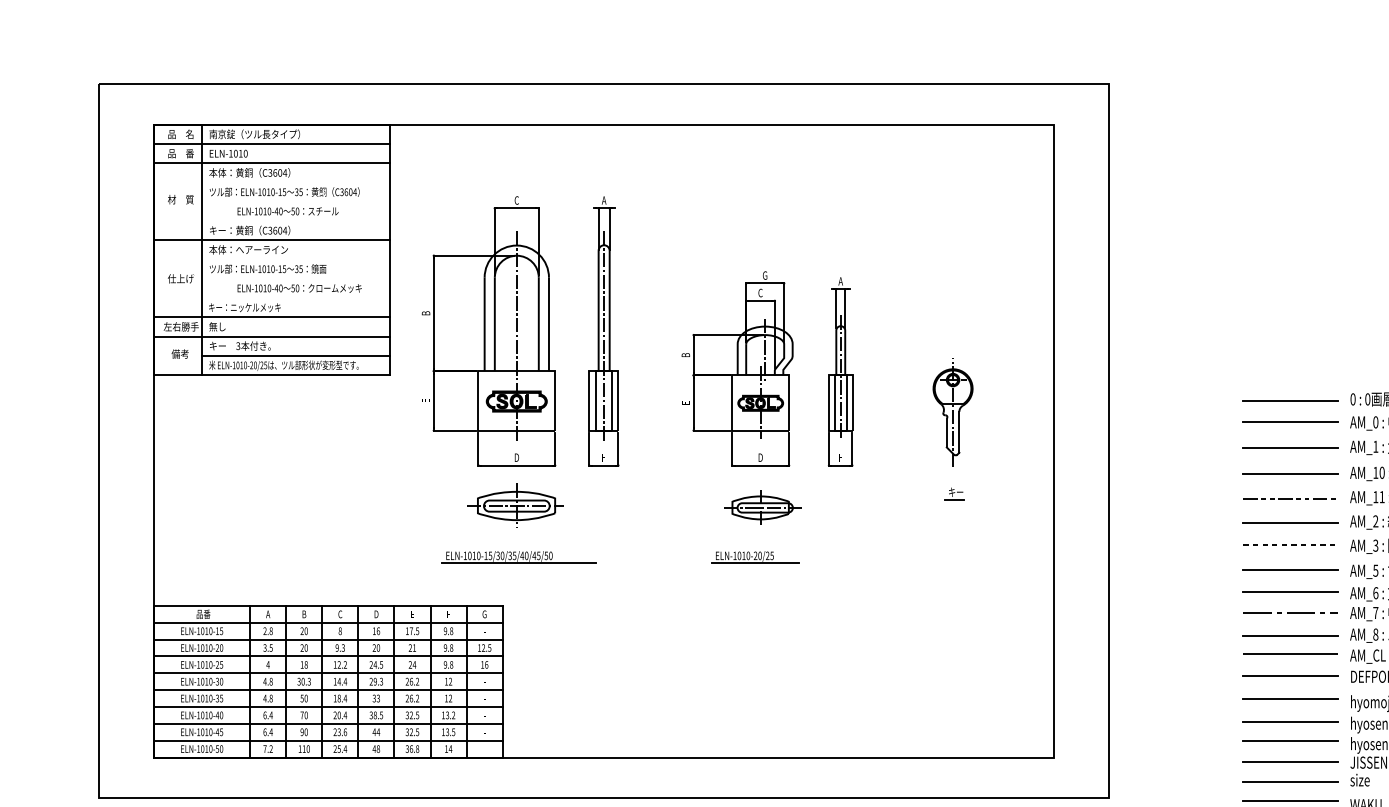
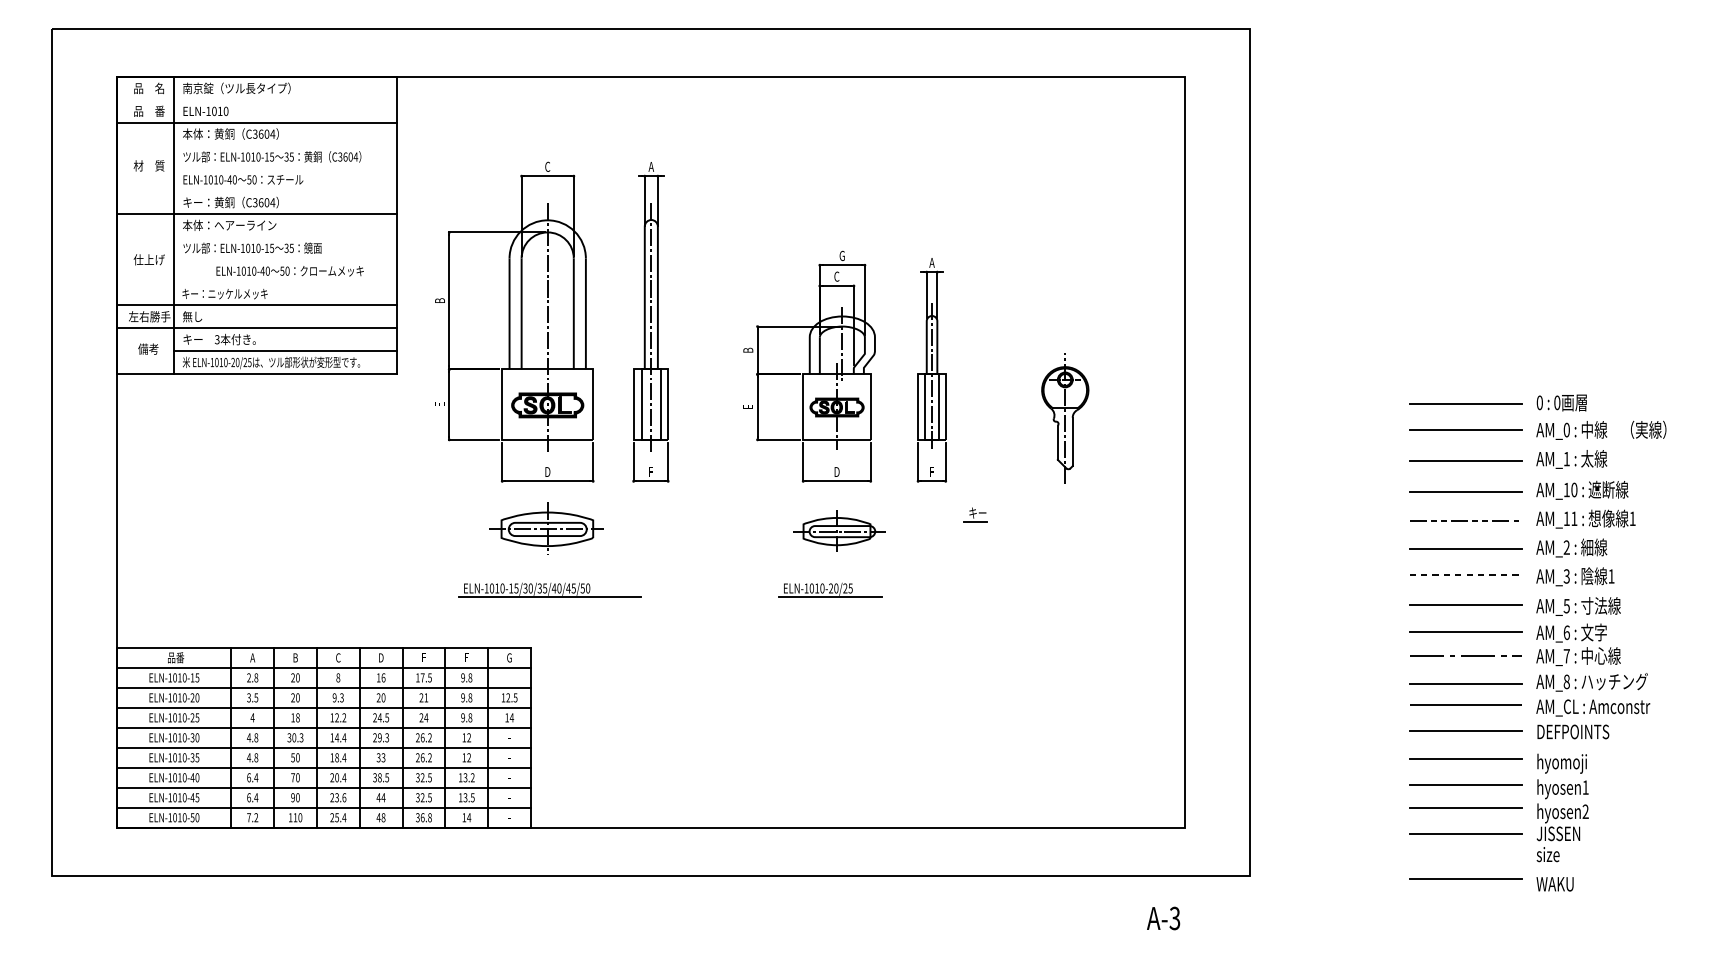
line: (271, 144) -> (256, 100), removed
text: (288, 211) -> (243, 179), moved
part: (954, 493) -> (975, 514), moved
text: (486, 664) -> (511, 717), 16 -> 14
line: (1290, 780) -> (1465, 855), removed

